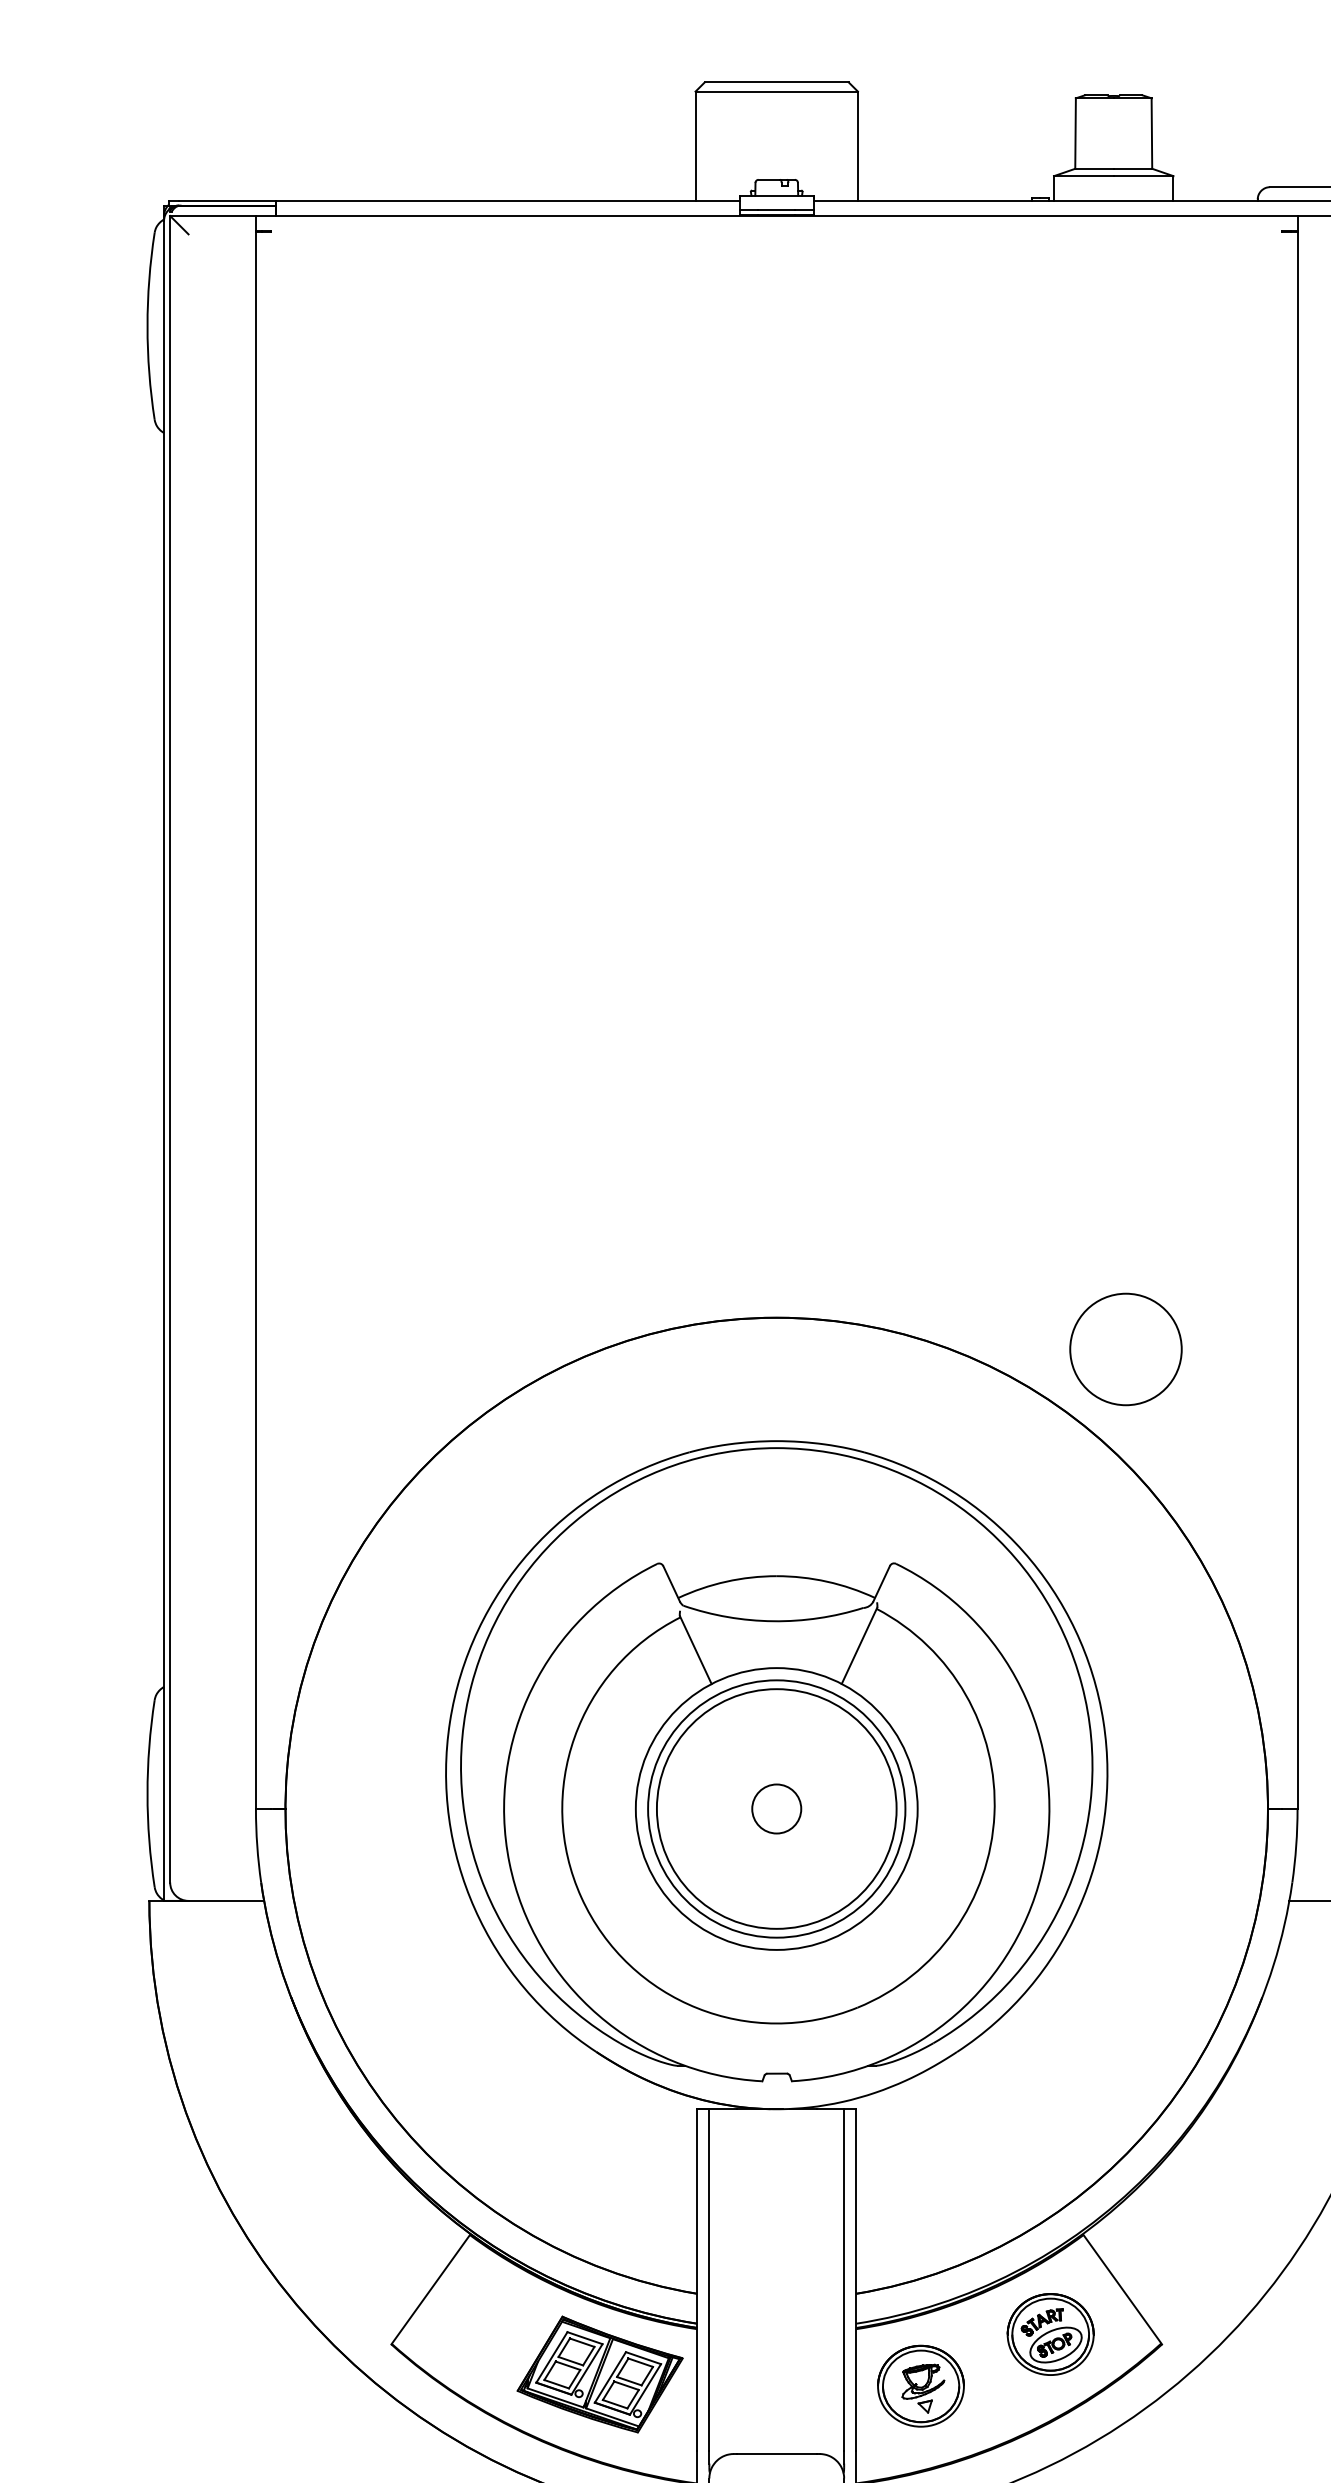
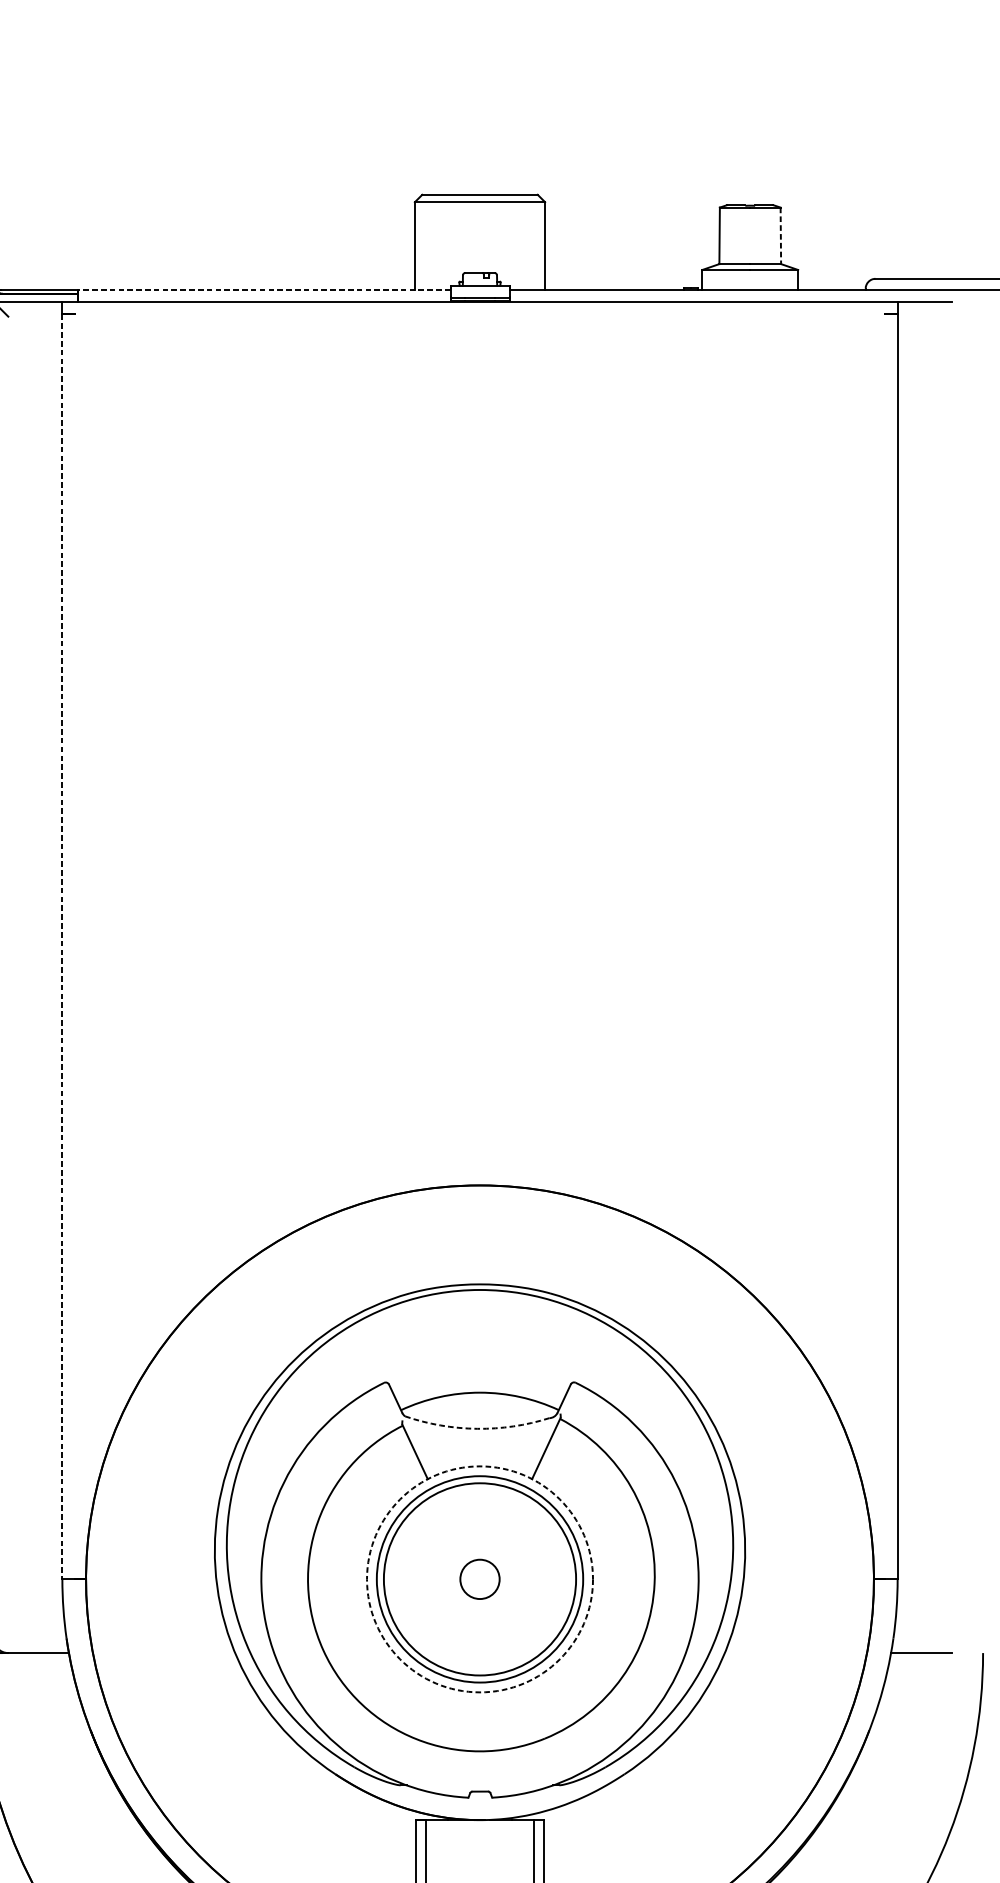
line: (1151, 134) -> (780, 236), solid -> dashed
line: (507, 200) -> (264, 289), solid -> dashed
line: (255, 1020) -> (62, 947), solid -> dashed
circle: (1125, 1349) -> (759, 1210), removed
arc: (773, 1621) -> (477, 1429), solid -> dashed
circle: (776, 1808) -> (479, 1578), solid -> dashed

